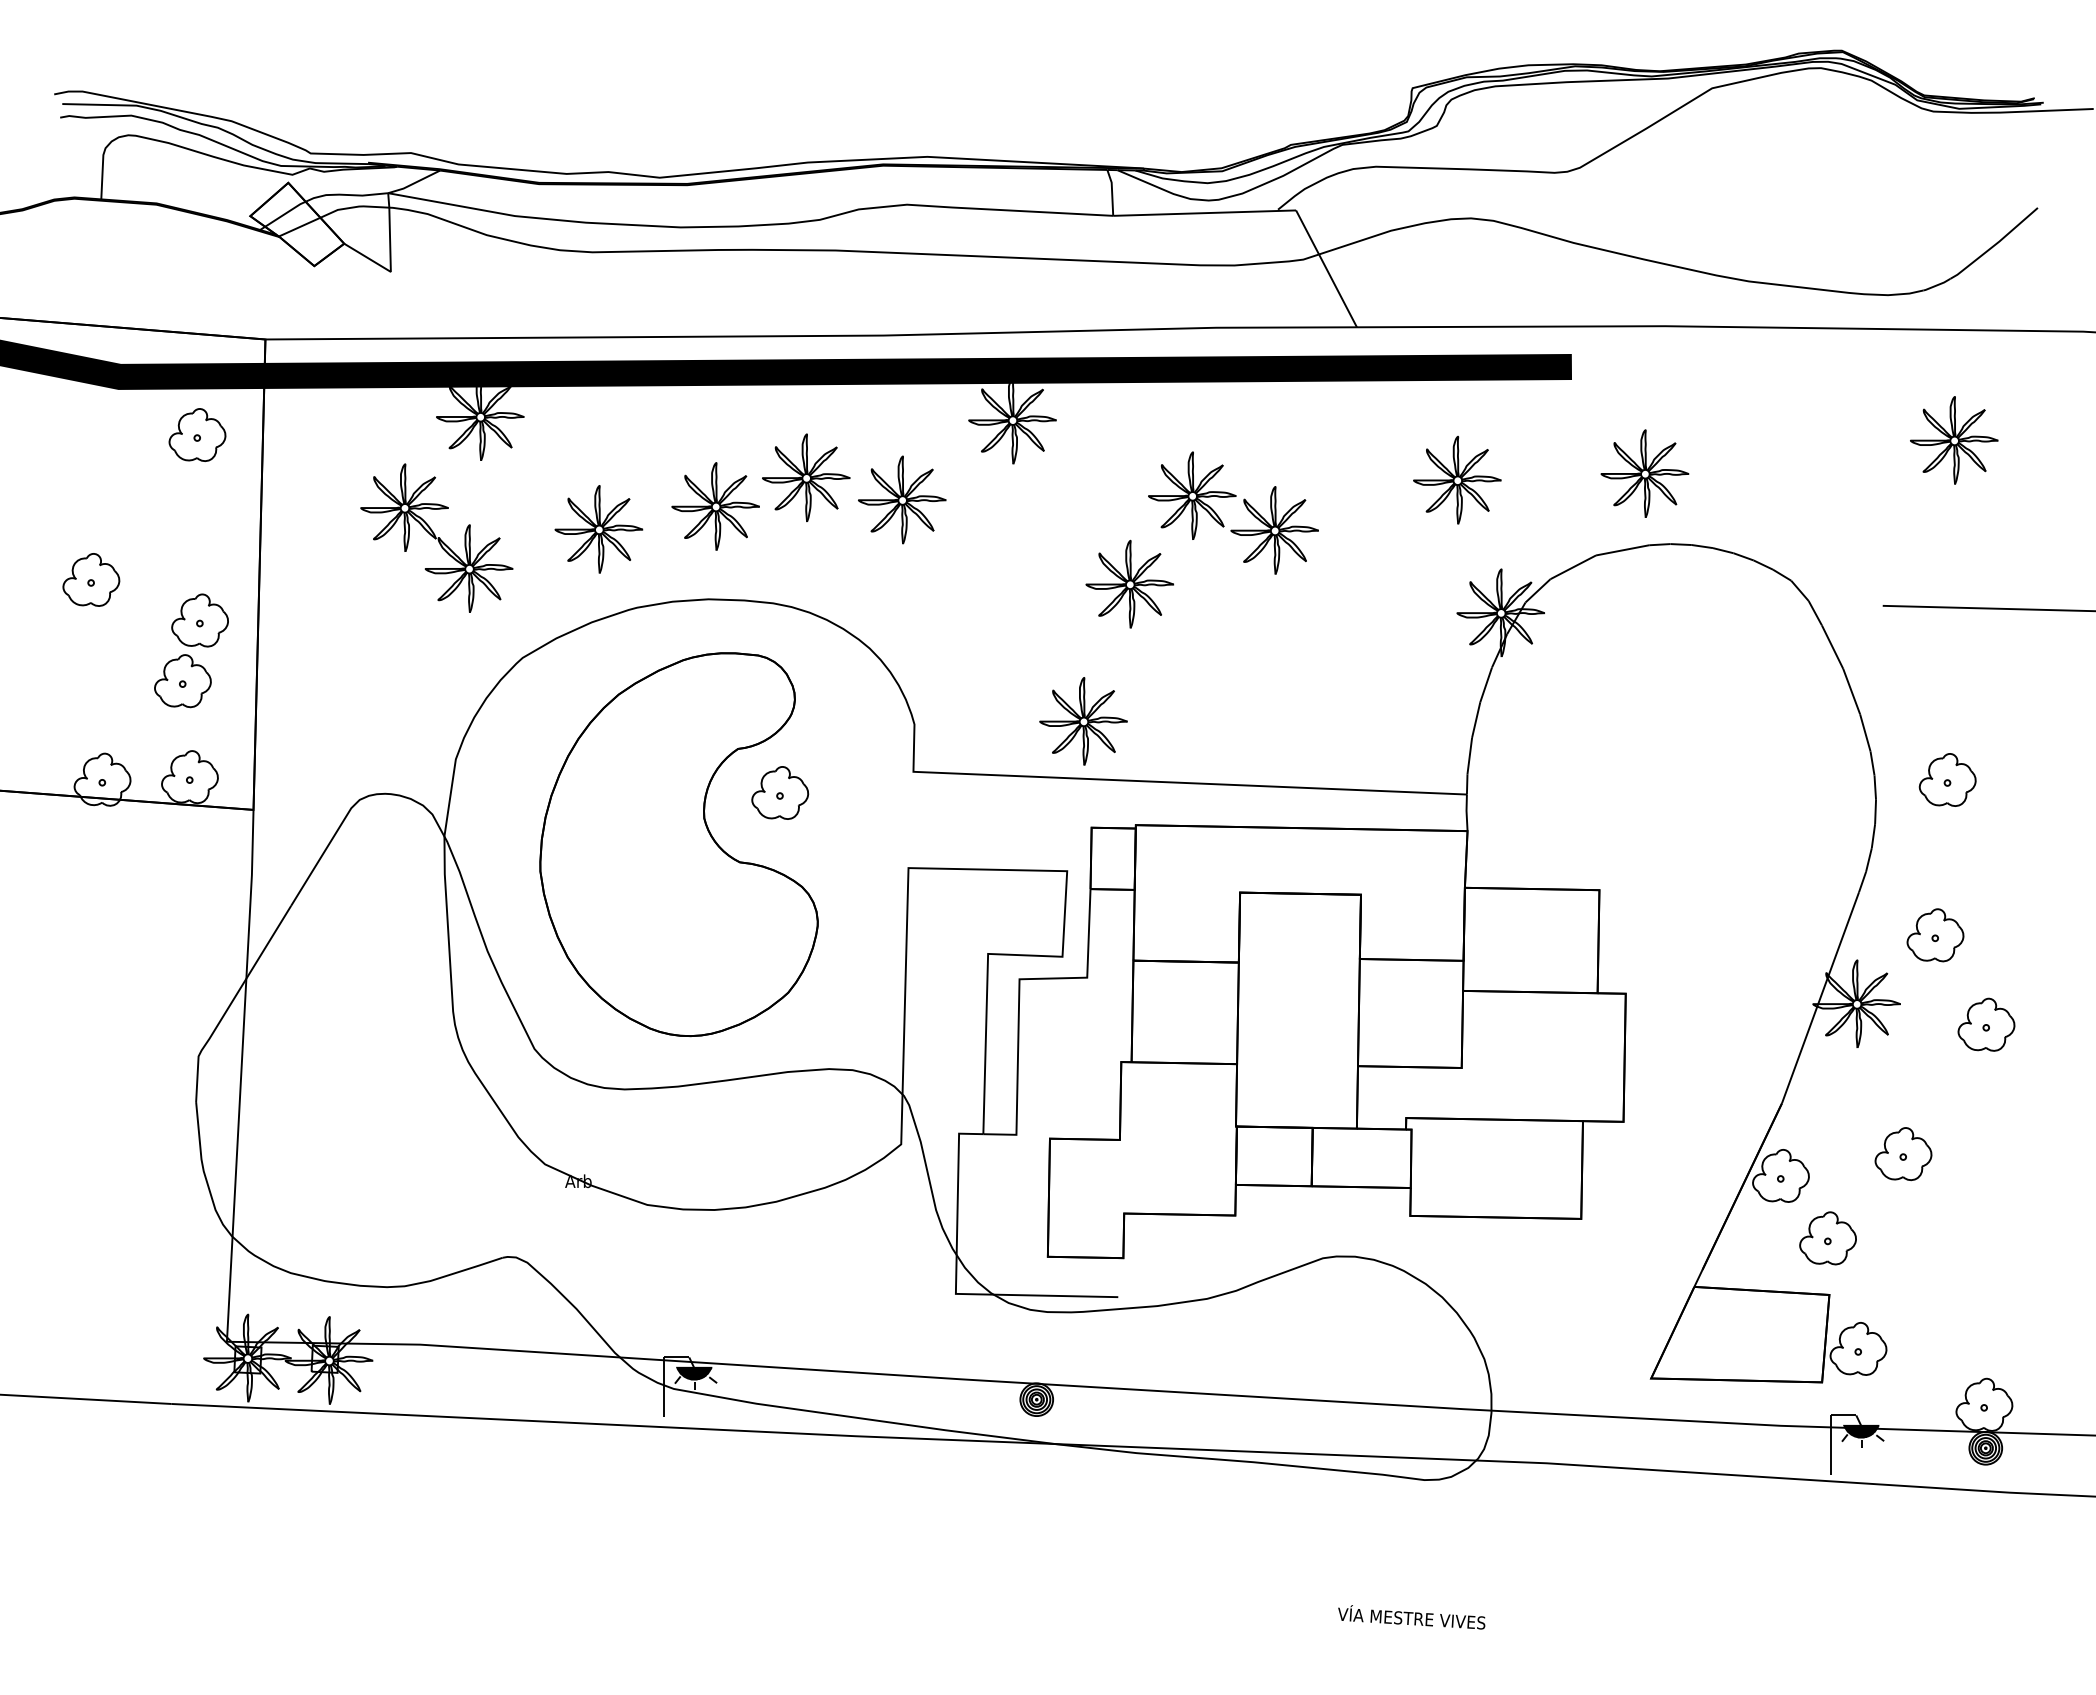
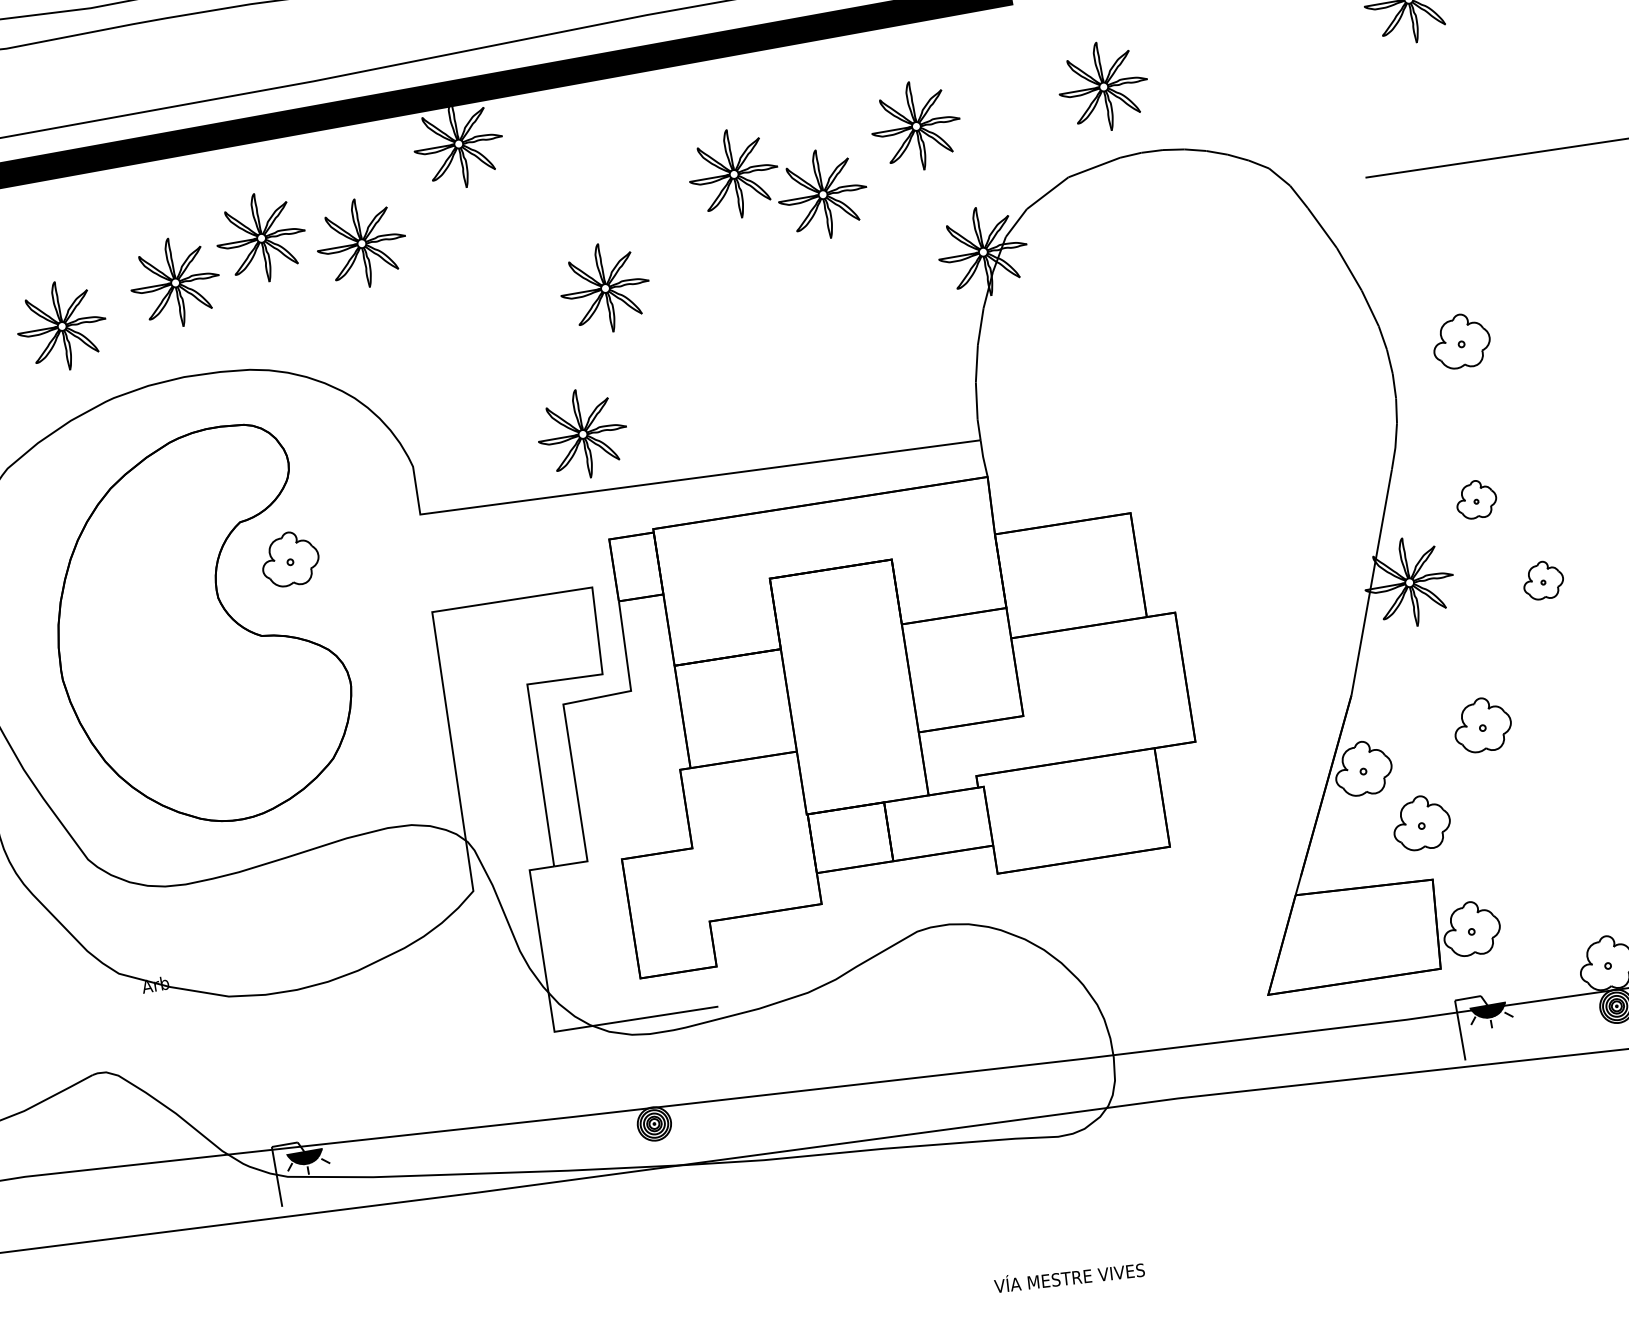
part: (1245, 506) -> (788, 175), moved
part: (1935, 935) -> (1476, 499), size x0.7
part: (1986, 1024) -> (1543, 580), size x0.7

